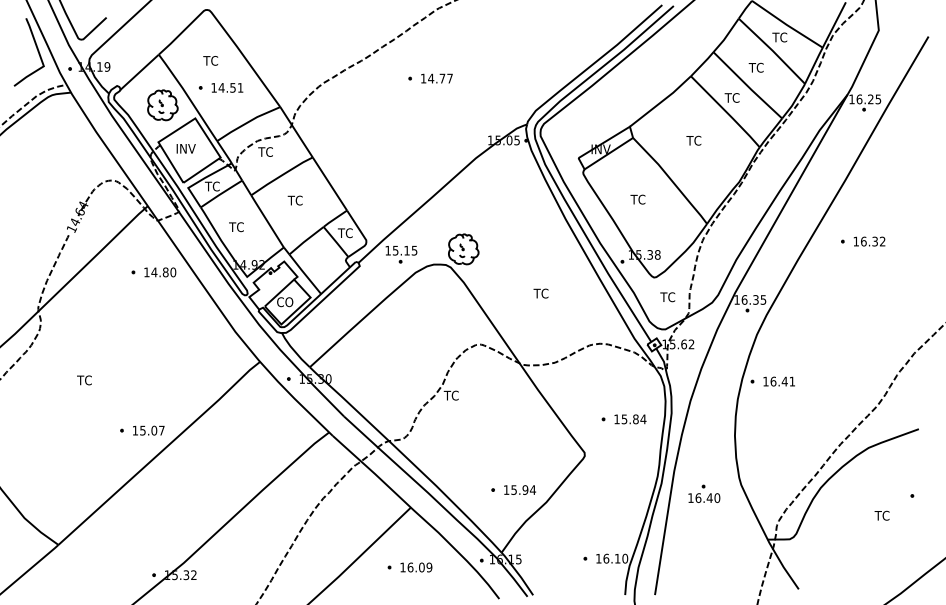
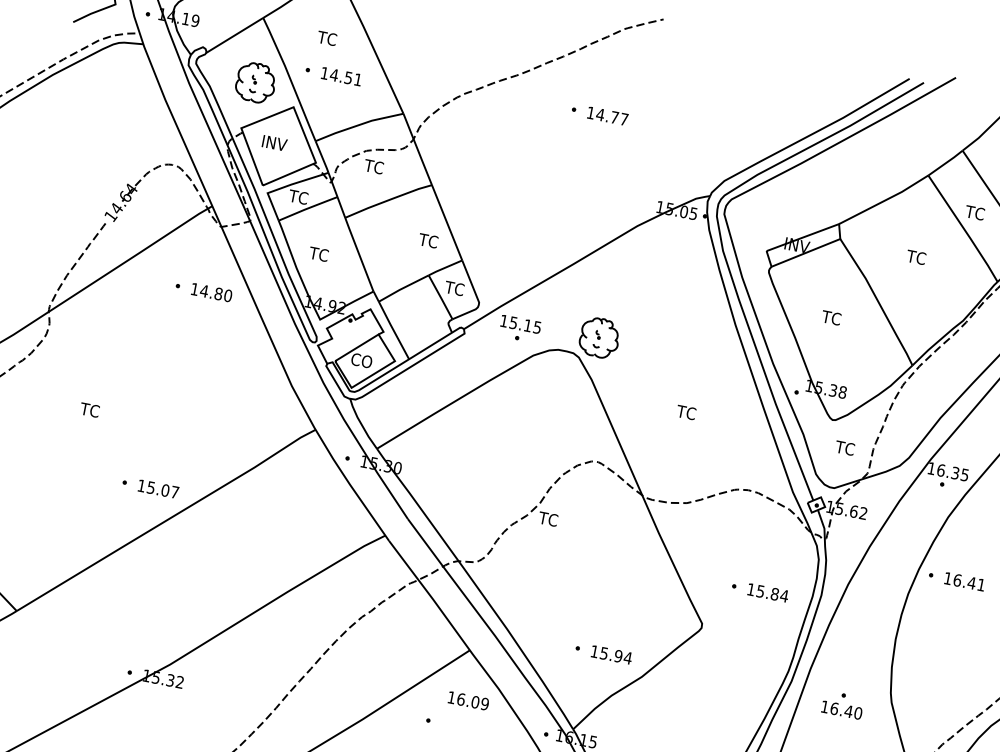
text: (294, 200) -> (427, 240), moved
text: (416, 567) -> (468, 700), moved

